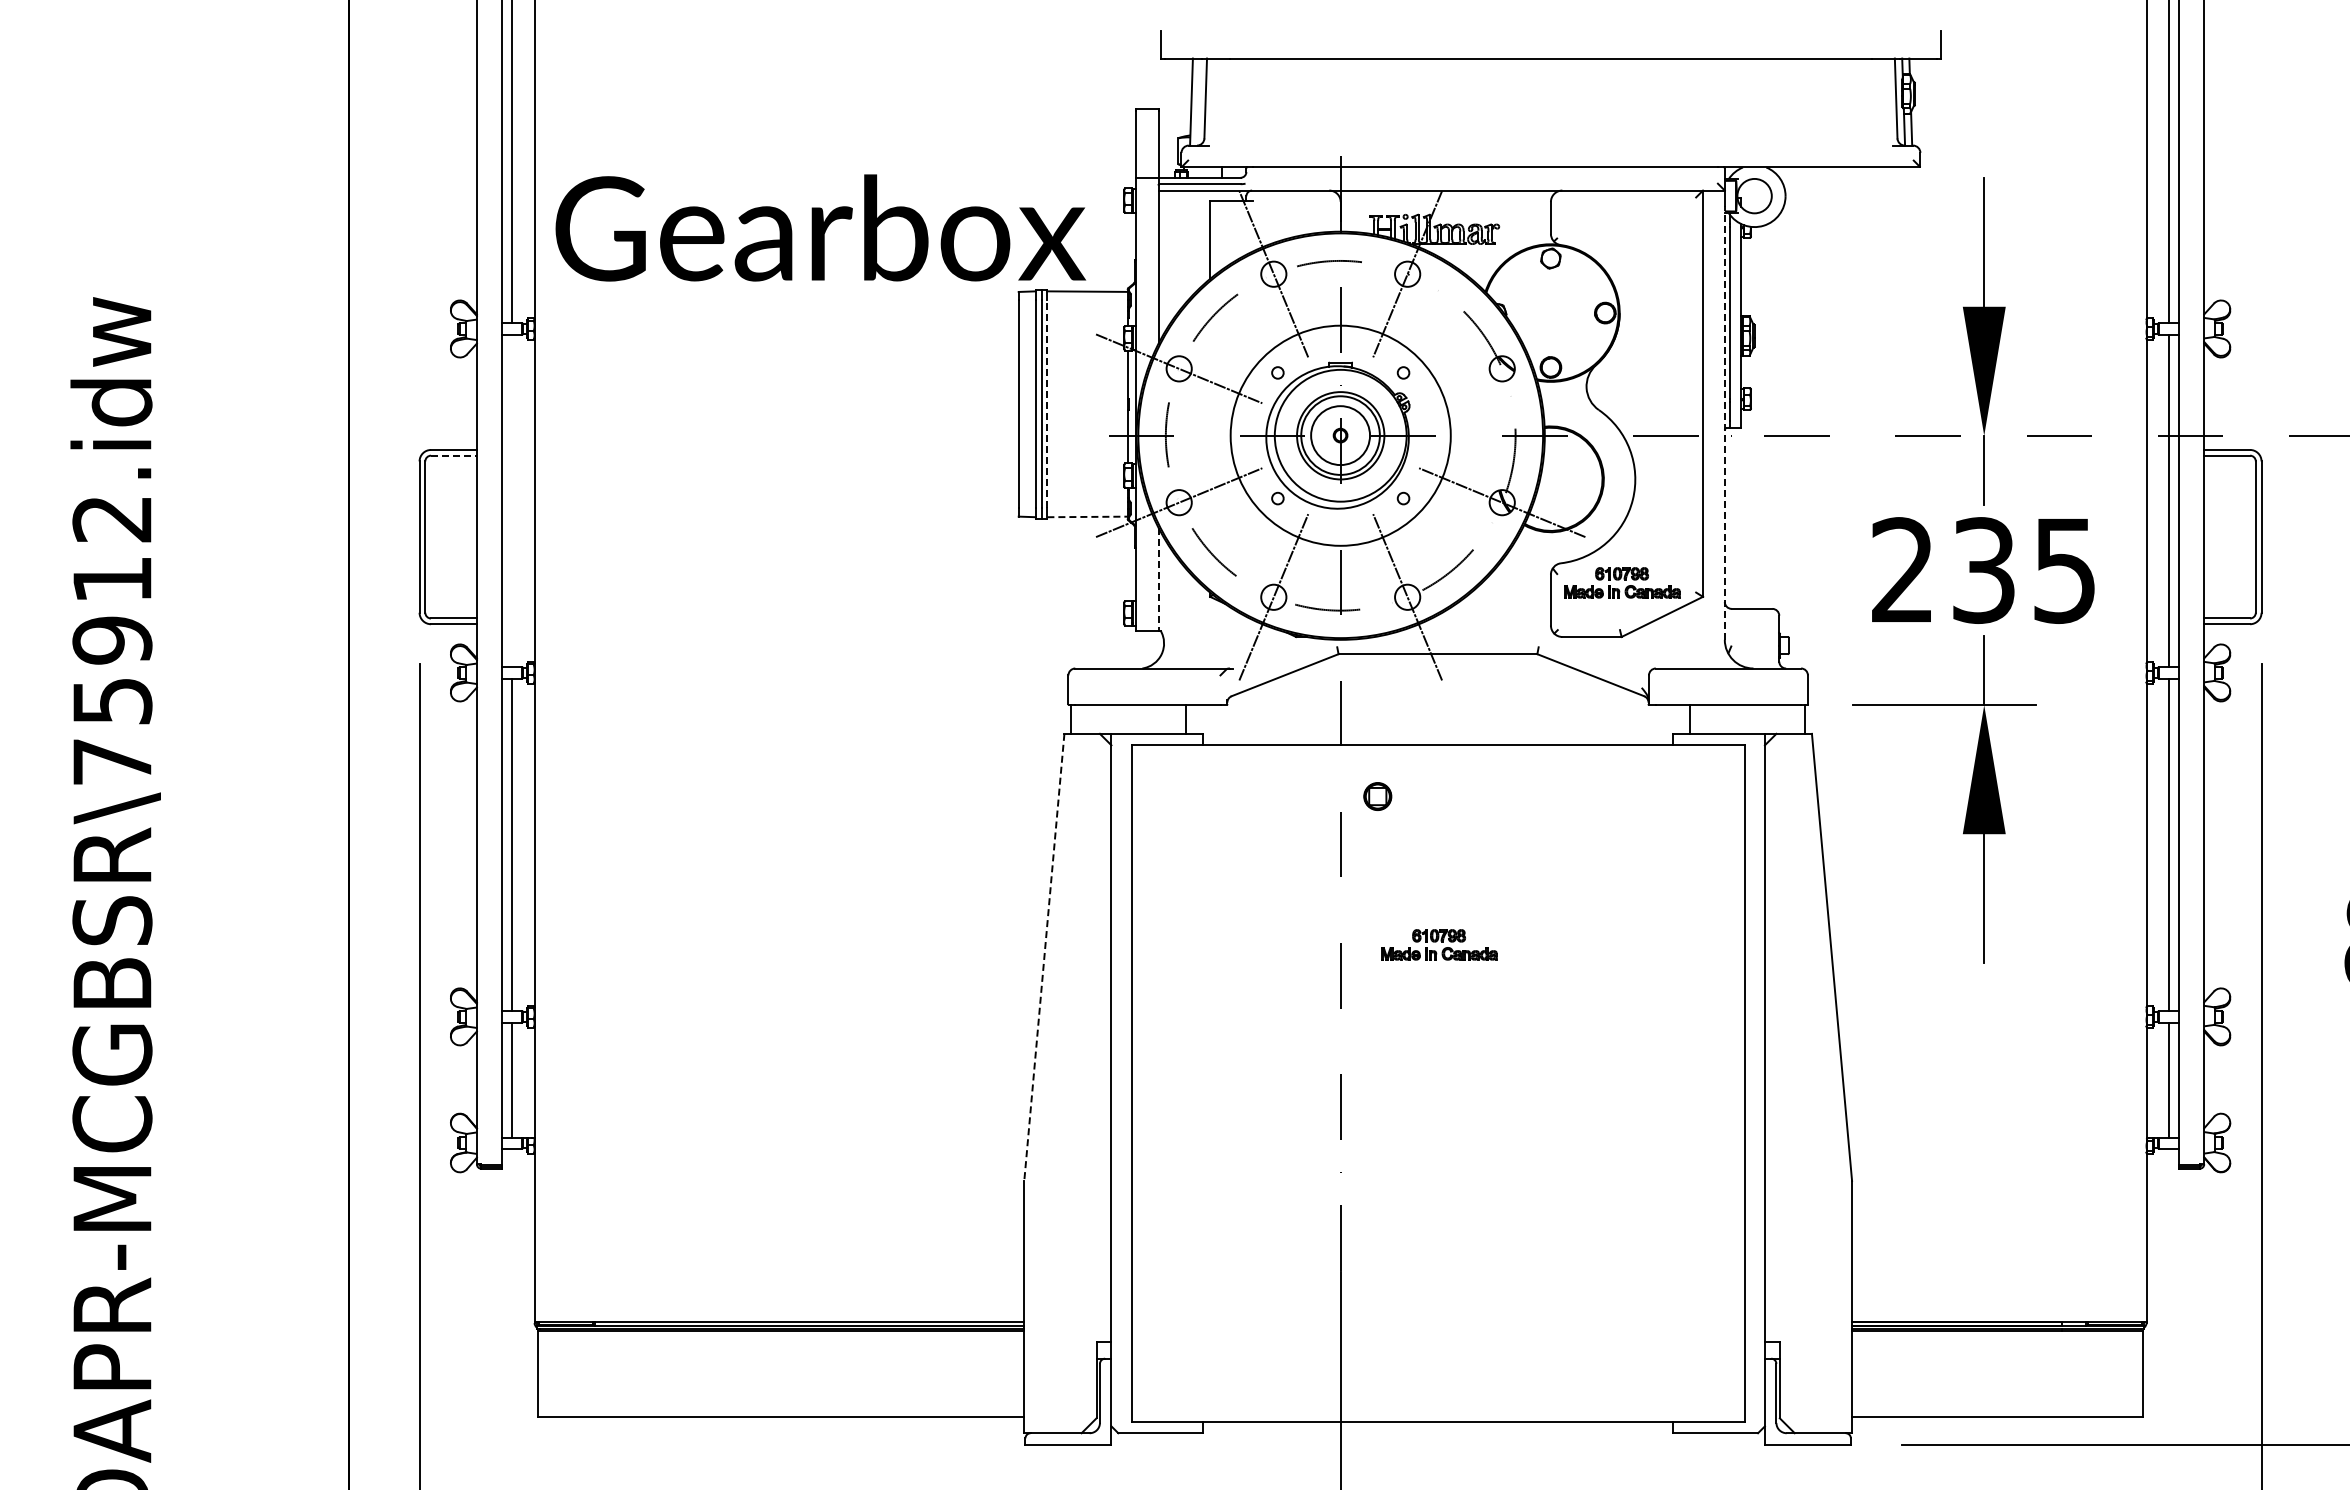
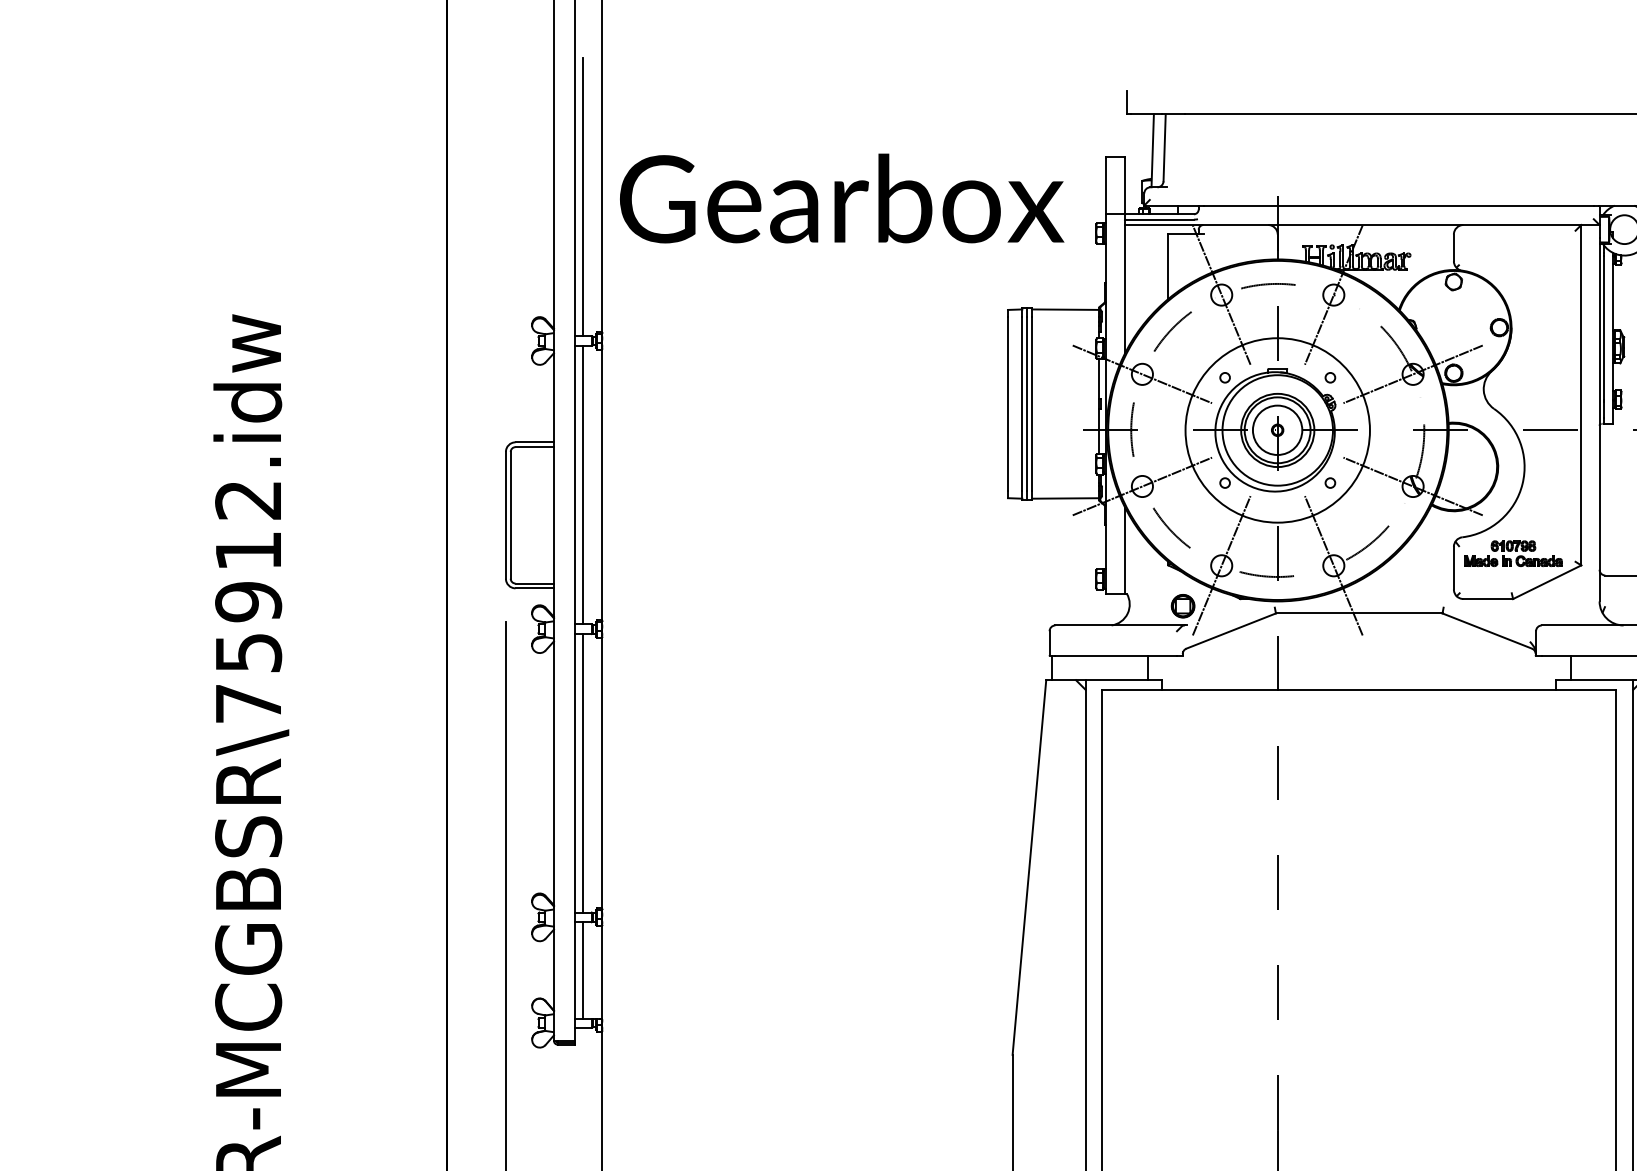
text: (820, 227) -> (841, 198), moved
line: (1502, 368) -> (1413, 374), added
line: (1047, 404) -> (1032, 404), dashed -> solid
line: (1724, 422) -> (1599, 419), dashed -> solid
line: (453, 455) -> (534, 446), dashed -> solid
line: (511, 500) -> (582, 484), added
line: (1088, 516) -> (1066, 498), dashed -> solid
line: (1158, 579) -> (1125, 550), dashed -> solid
part: (1377, 796) -> (1182, 606), moved
part: (1439, 944) -> (1360, 856), removed
line: (1044, 957) -> (1029, 867), dashed -> solid

